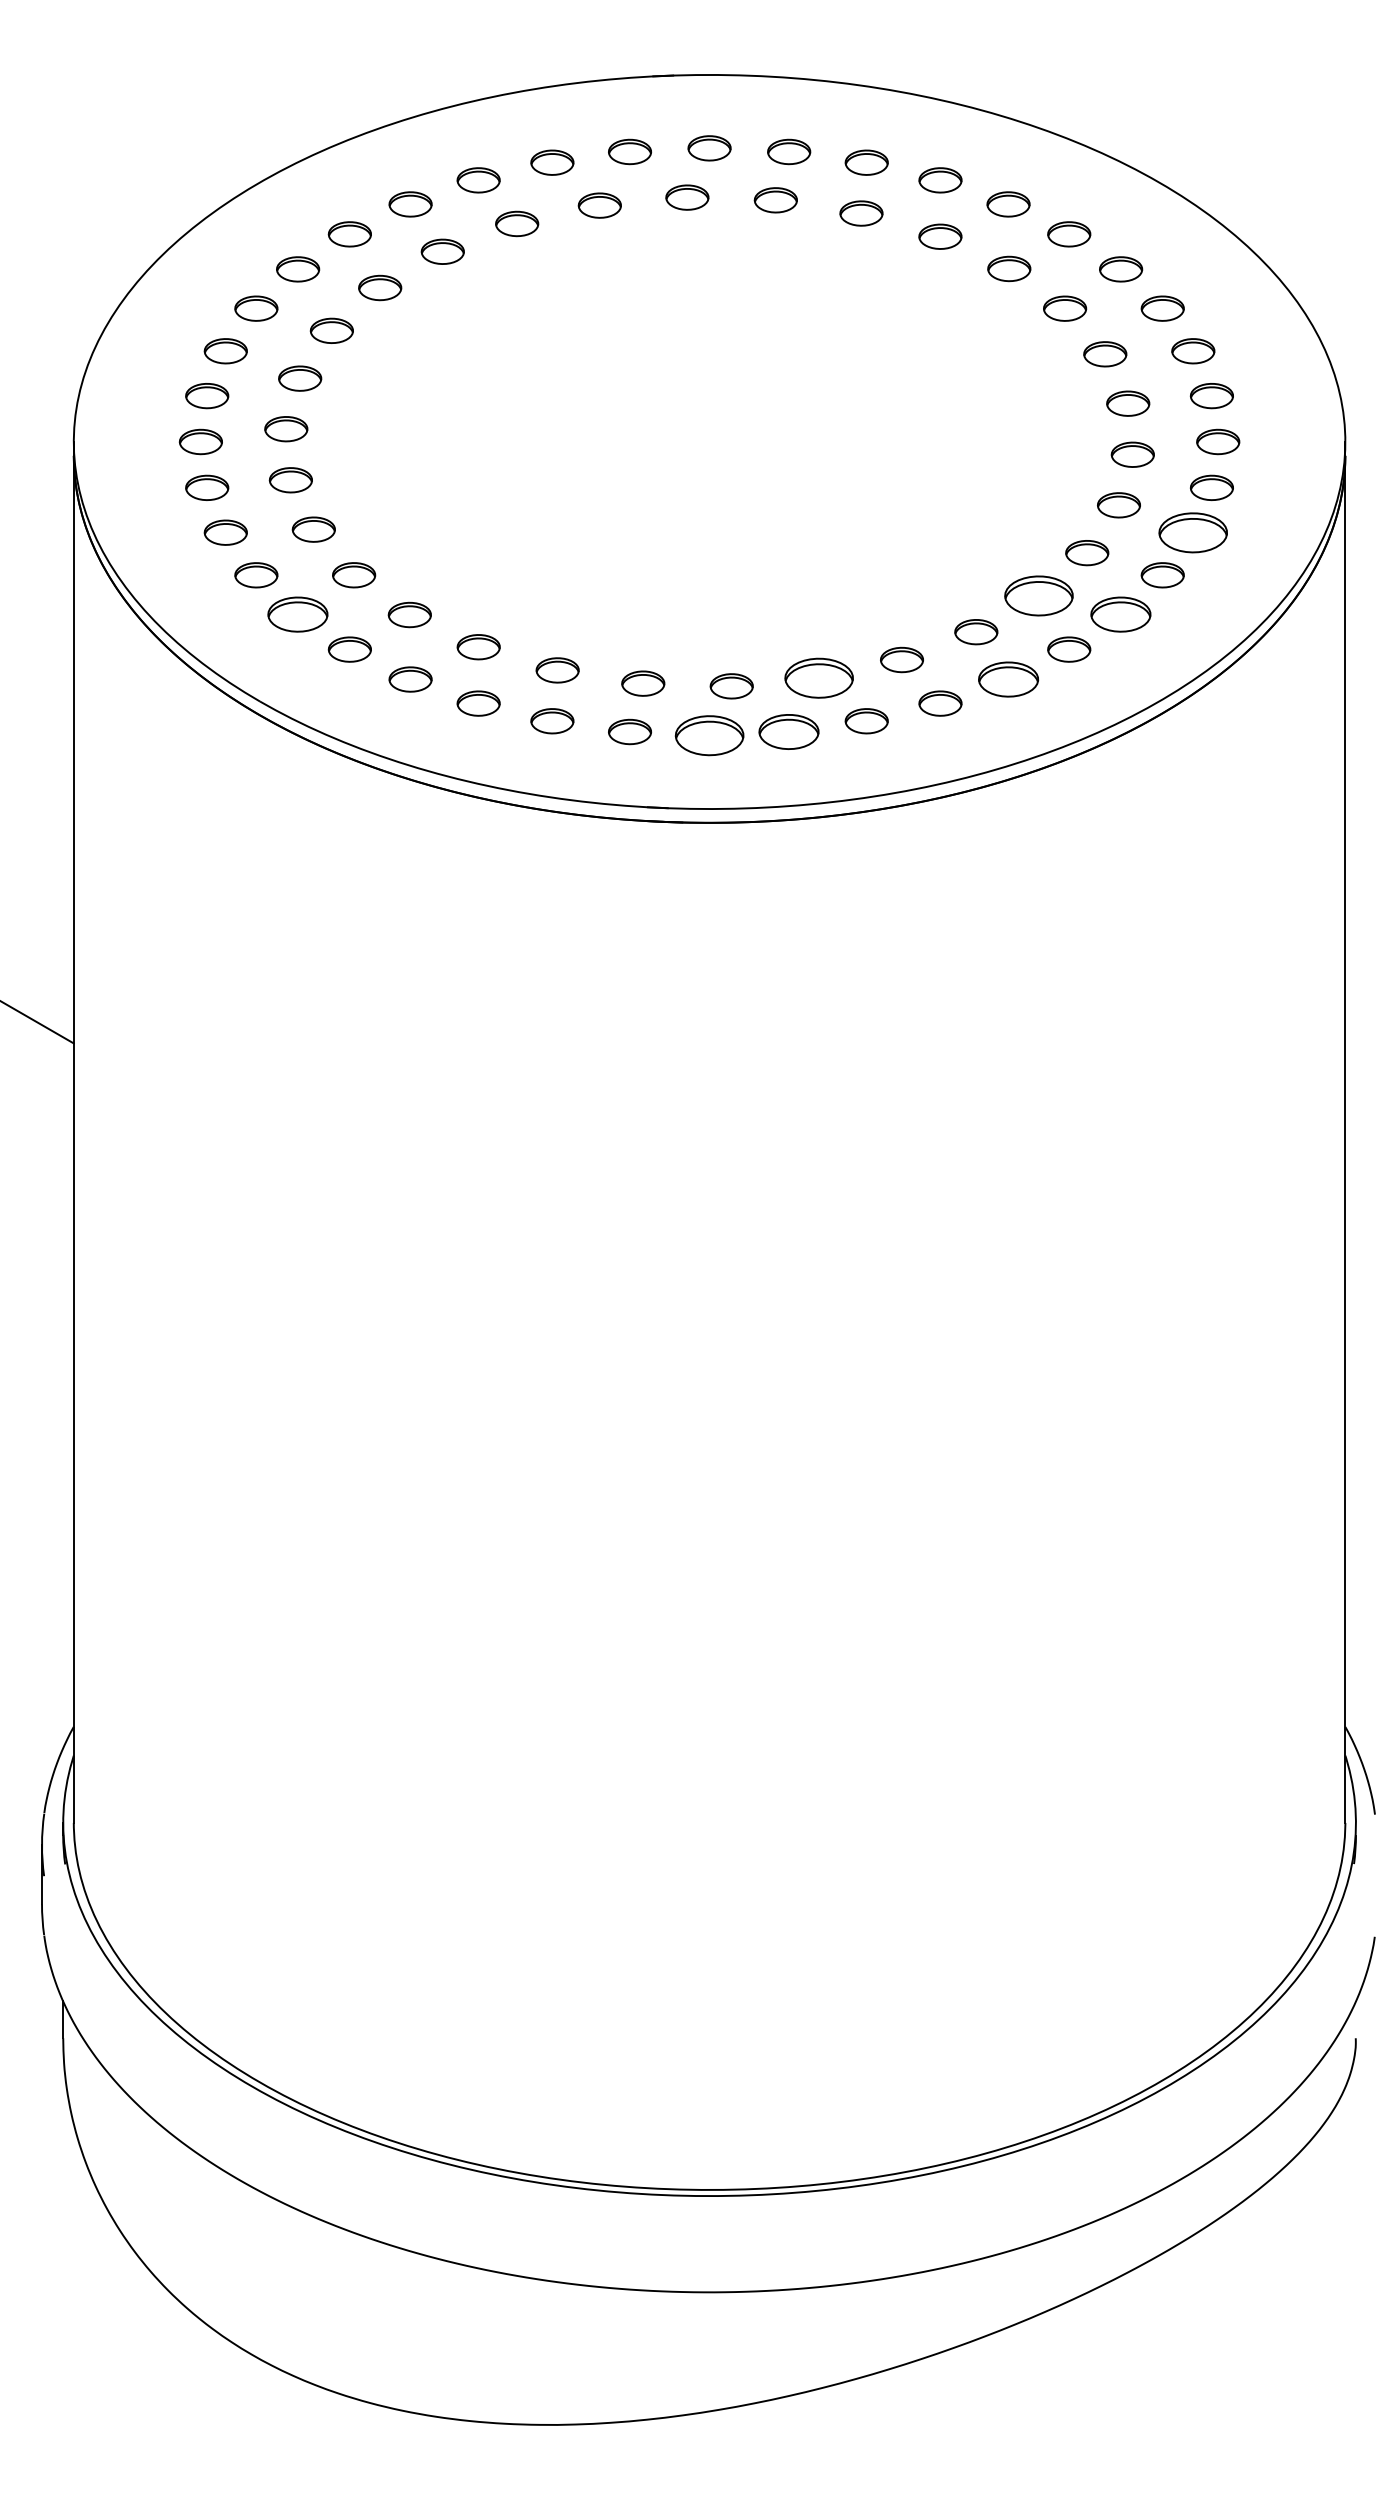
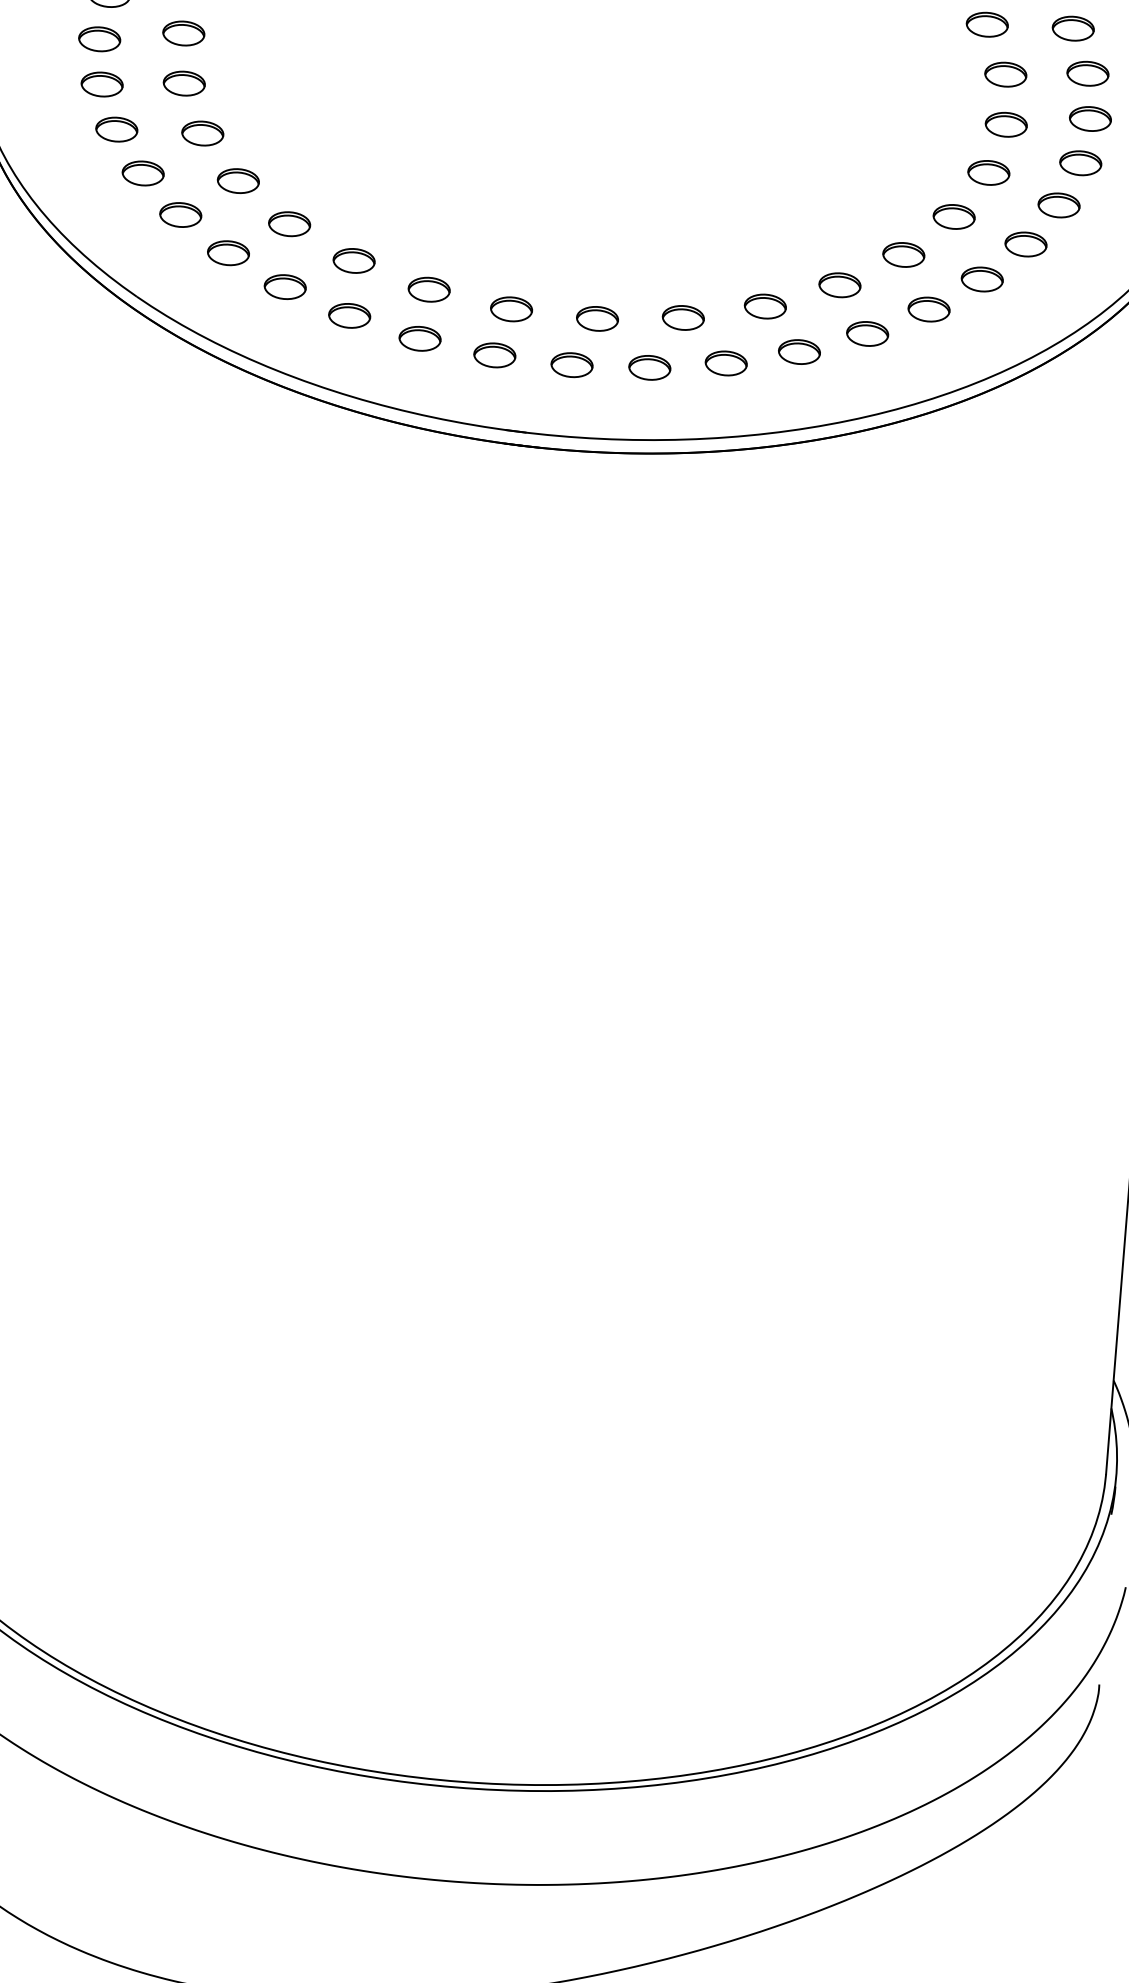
part: (1193, 532) -> (1059, 205), size x0.62
part: (1038, 595) -> (903, 254), size x0.62
part: (298, 614) -> (181, 214), size x0.71
part: (1121, 614) -> (982, 279), size x0.71
part: (819, 678) -> (683, 318), size x0.62
part: (1008, 679) -> (867, 333), size x0.71
part: (789, 731) -> (650, 367), size x0.71
part: (709, 735) -> (571, 365), size x0.62

